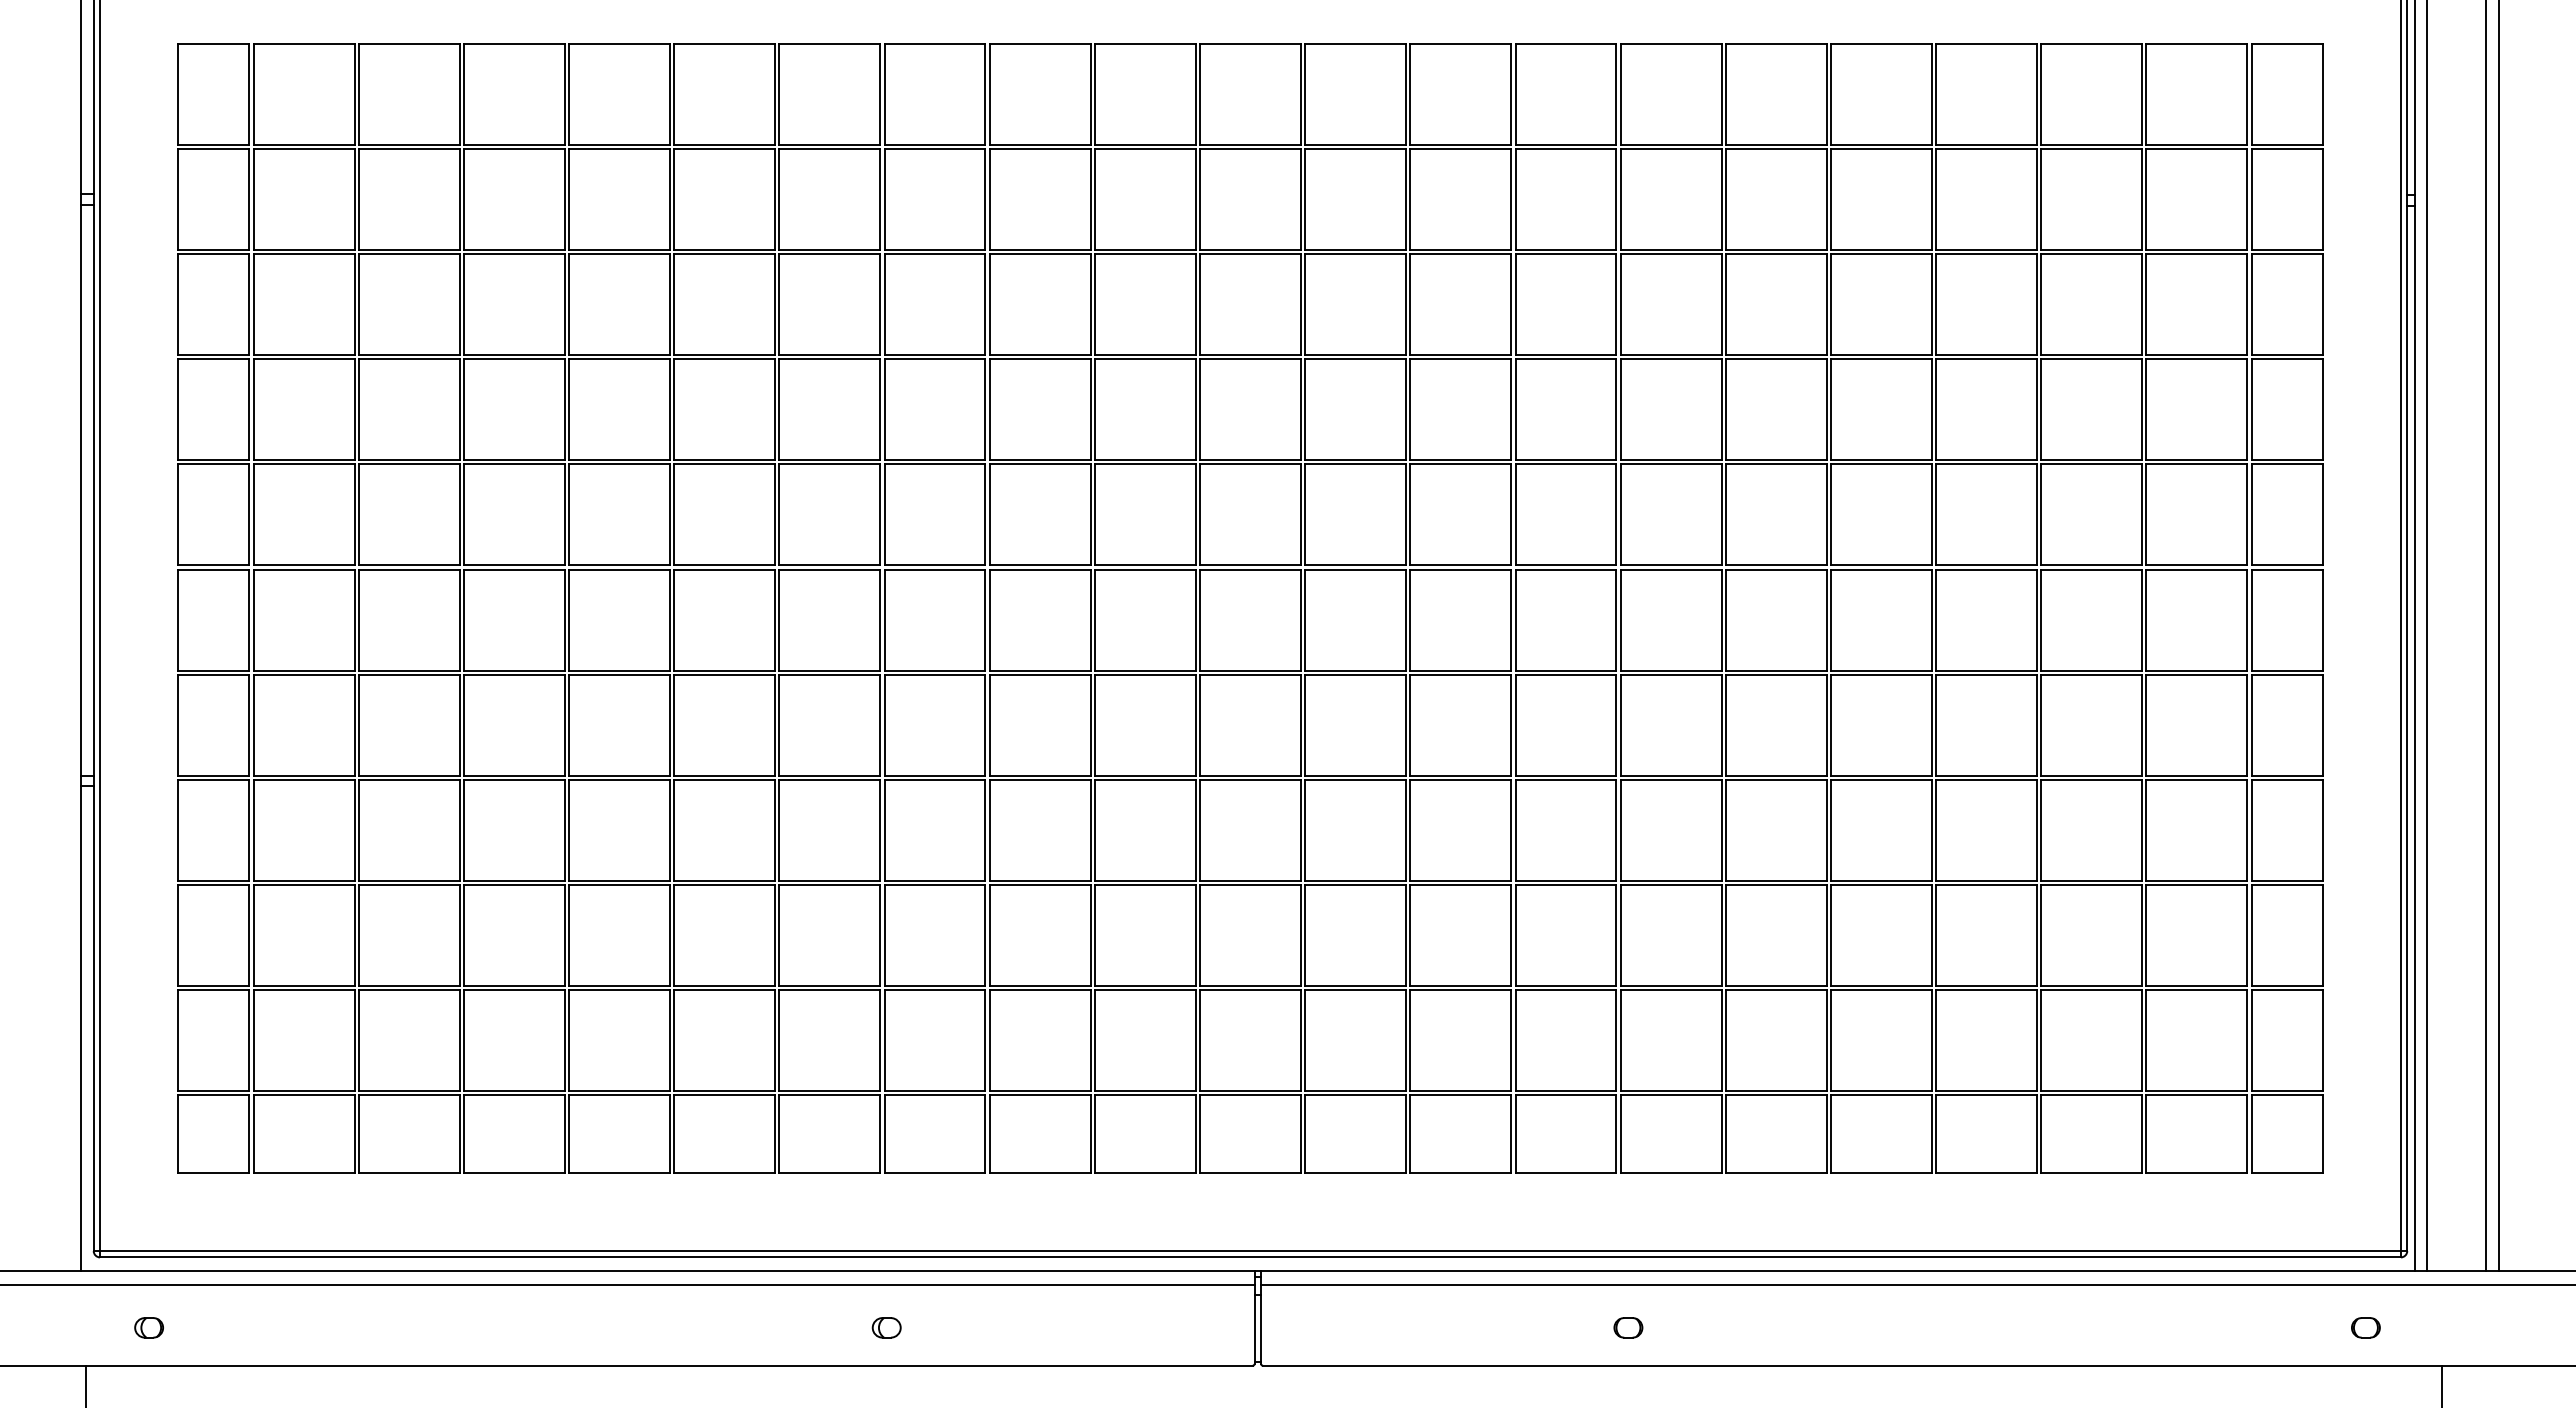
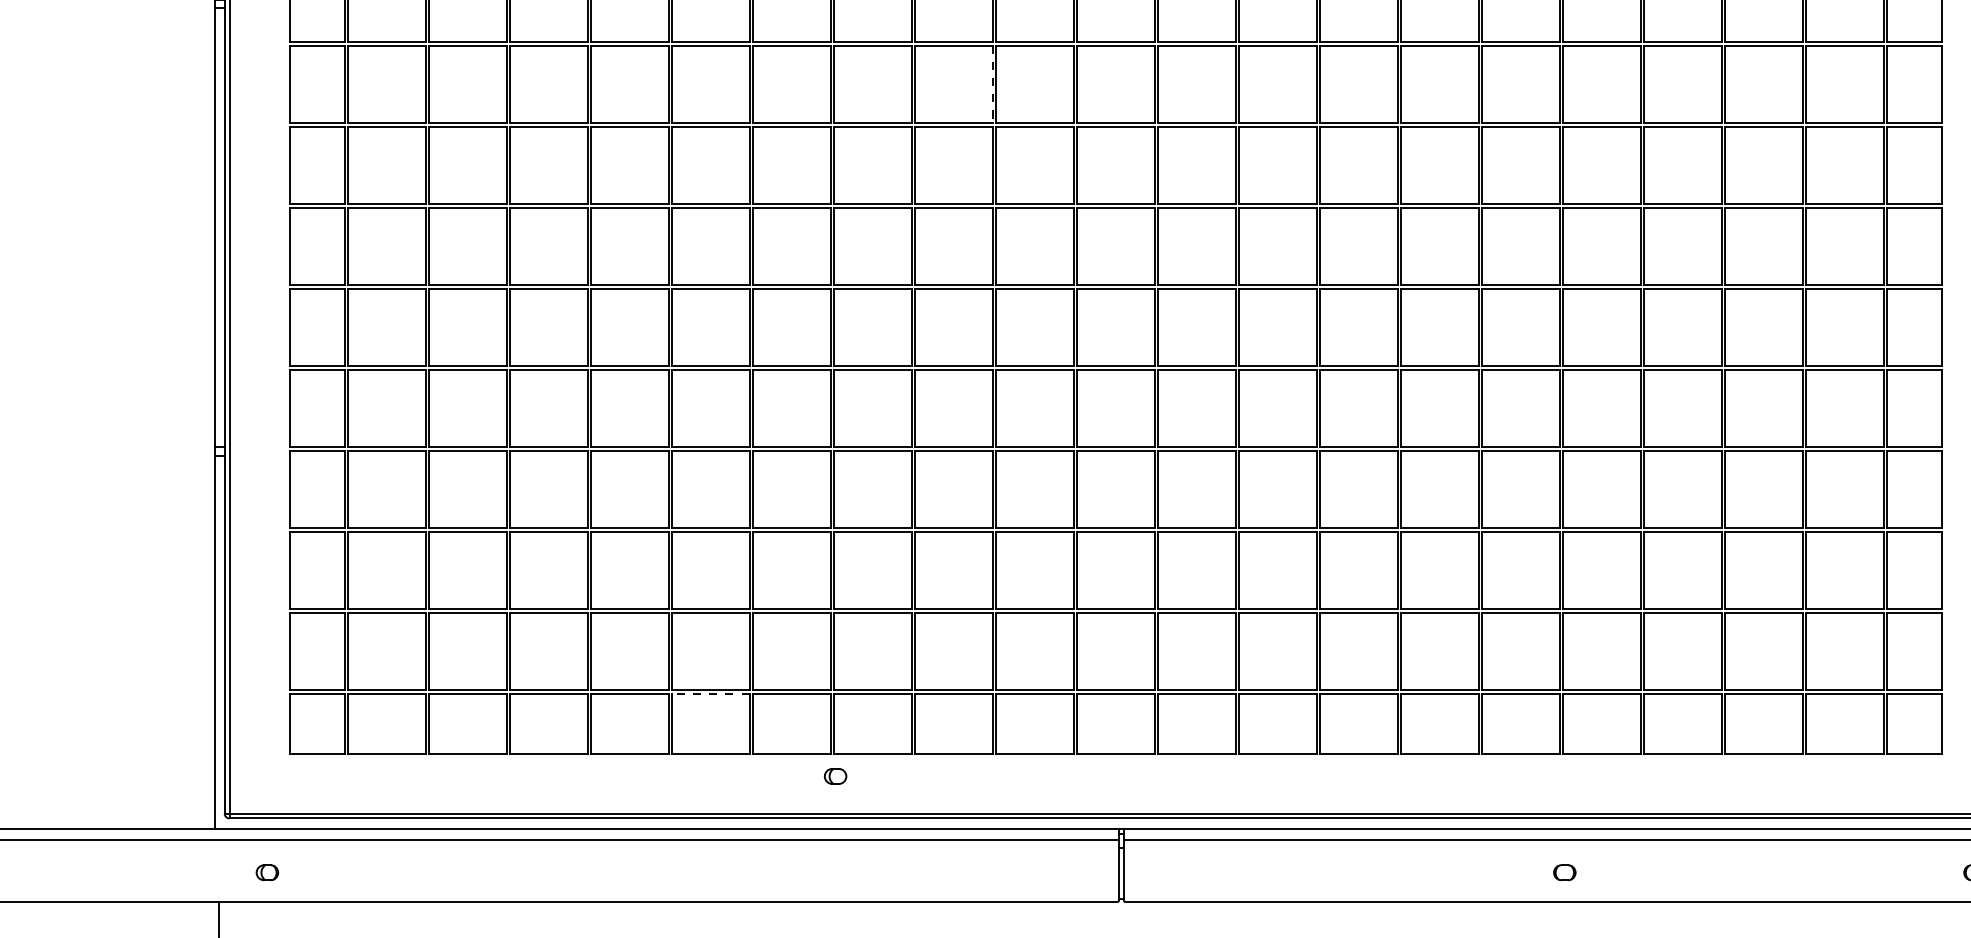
line: (1090, 305) -> (992, 85), solid -> dashed
line: (724, 1095) -> (710, 693), solid -> dashed
part: (886, 1327) -> (835, 776), moved
part: (1628, 1327) -> (1564, 872), moved

